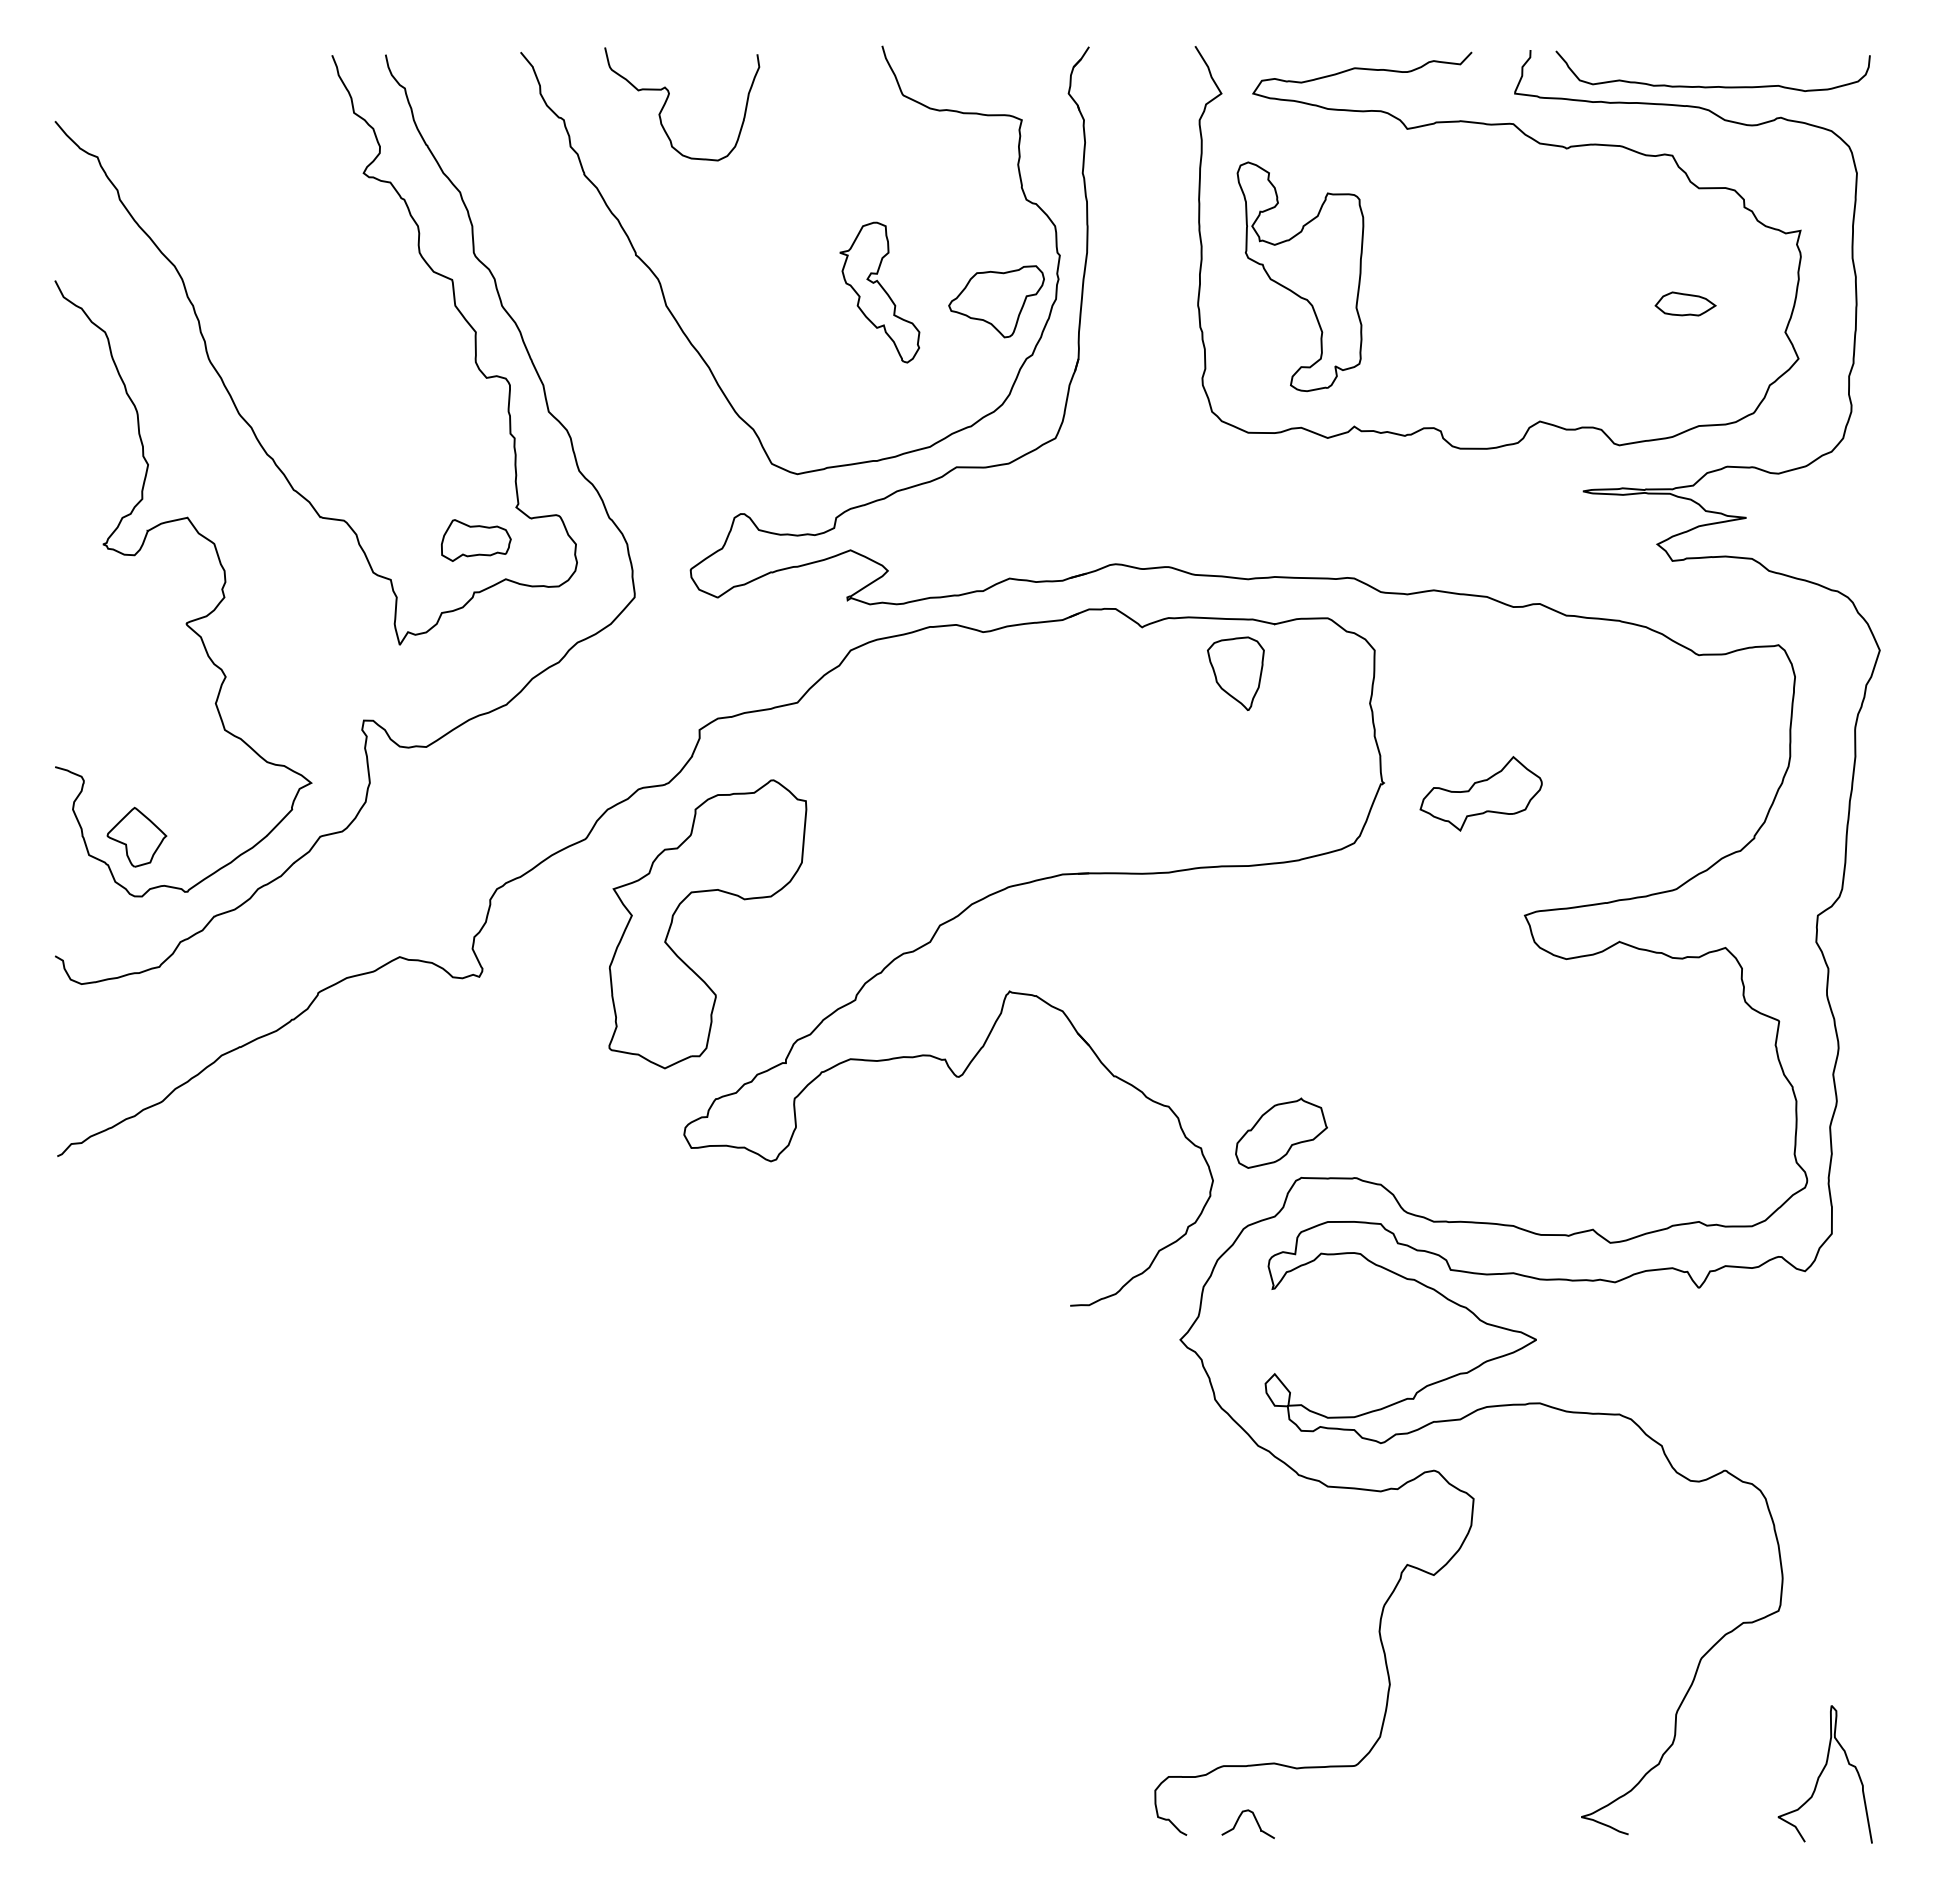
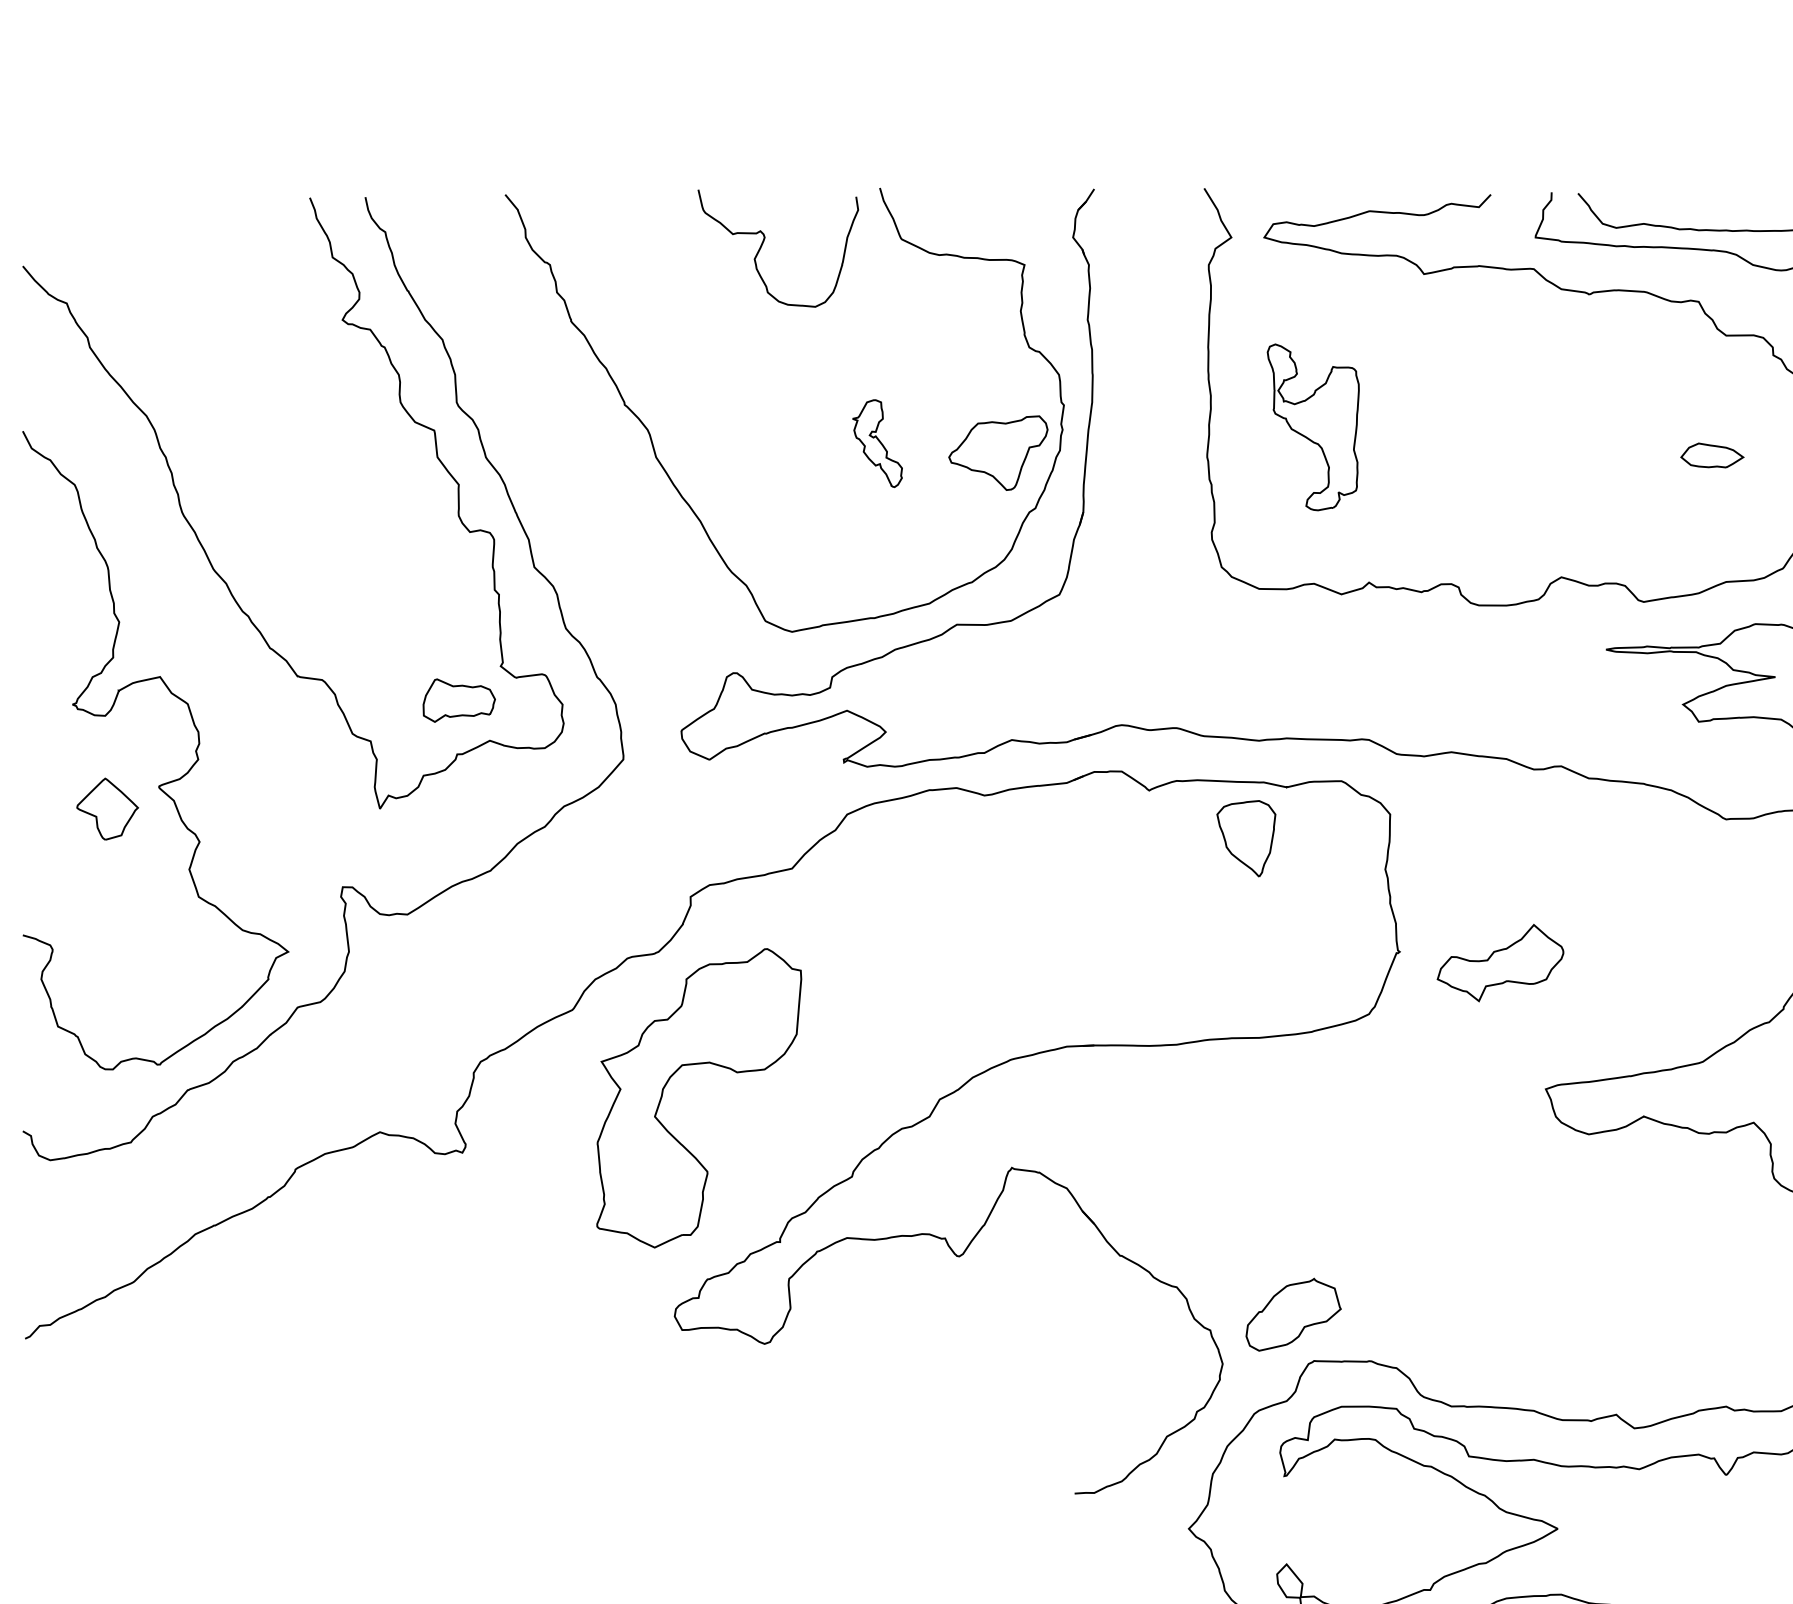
curve: (668, 98) -> (764, 242), moved
part: (1300, 276) -> (1313, 427), size x0.7
part: (879, 292) -> (877, 443), size x0.6
part: (136, 836) -> (107, 808), moved

